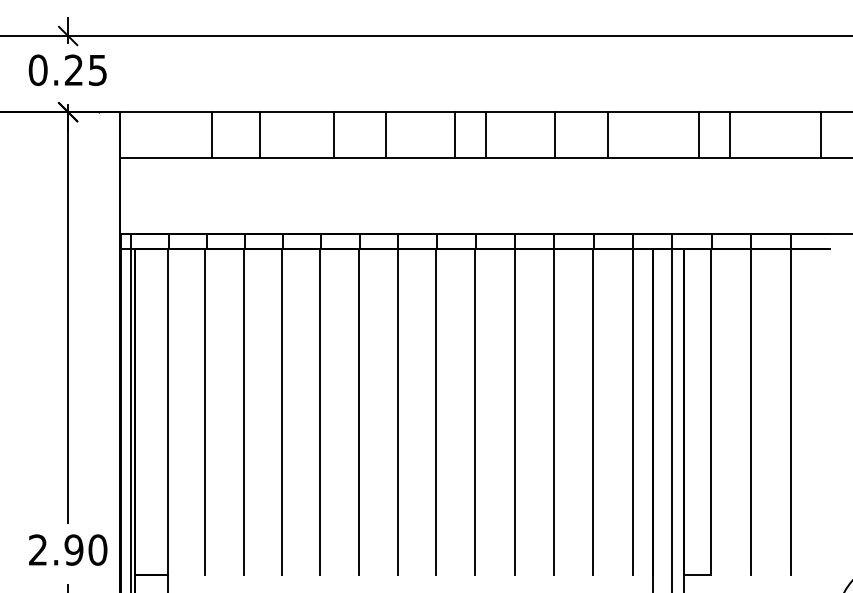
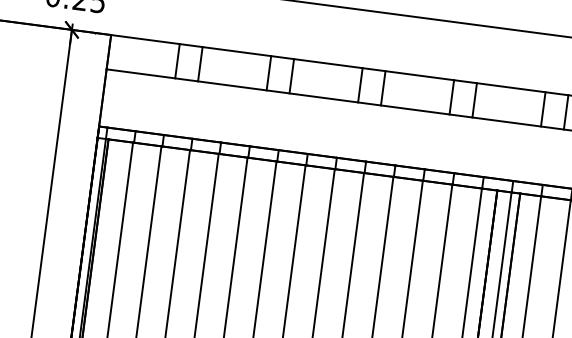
line: (260, 134) -> (200, 63), moved
line: (386, 134) -> (292, 75), moved
line: (555, 134) -> (451, 96), moved

